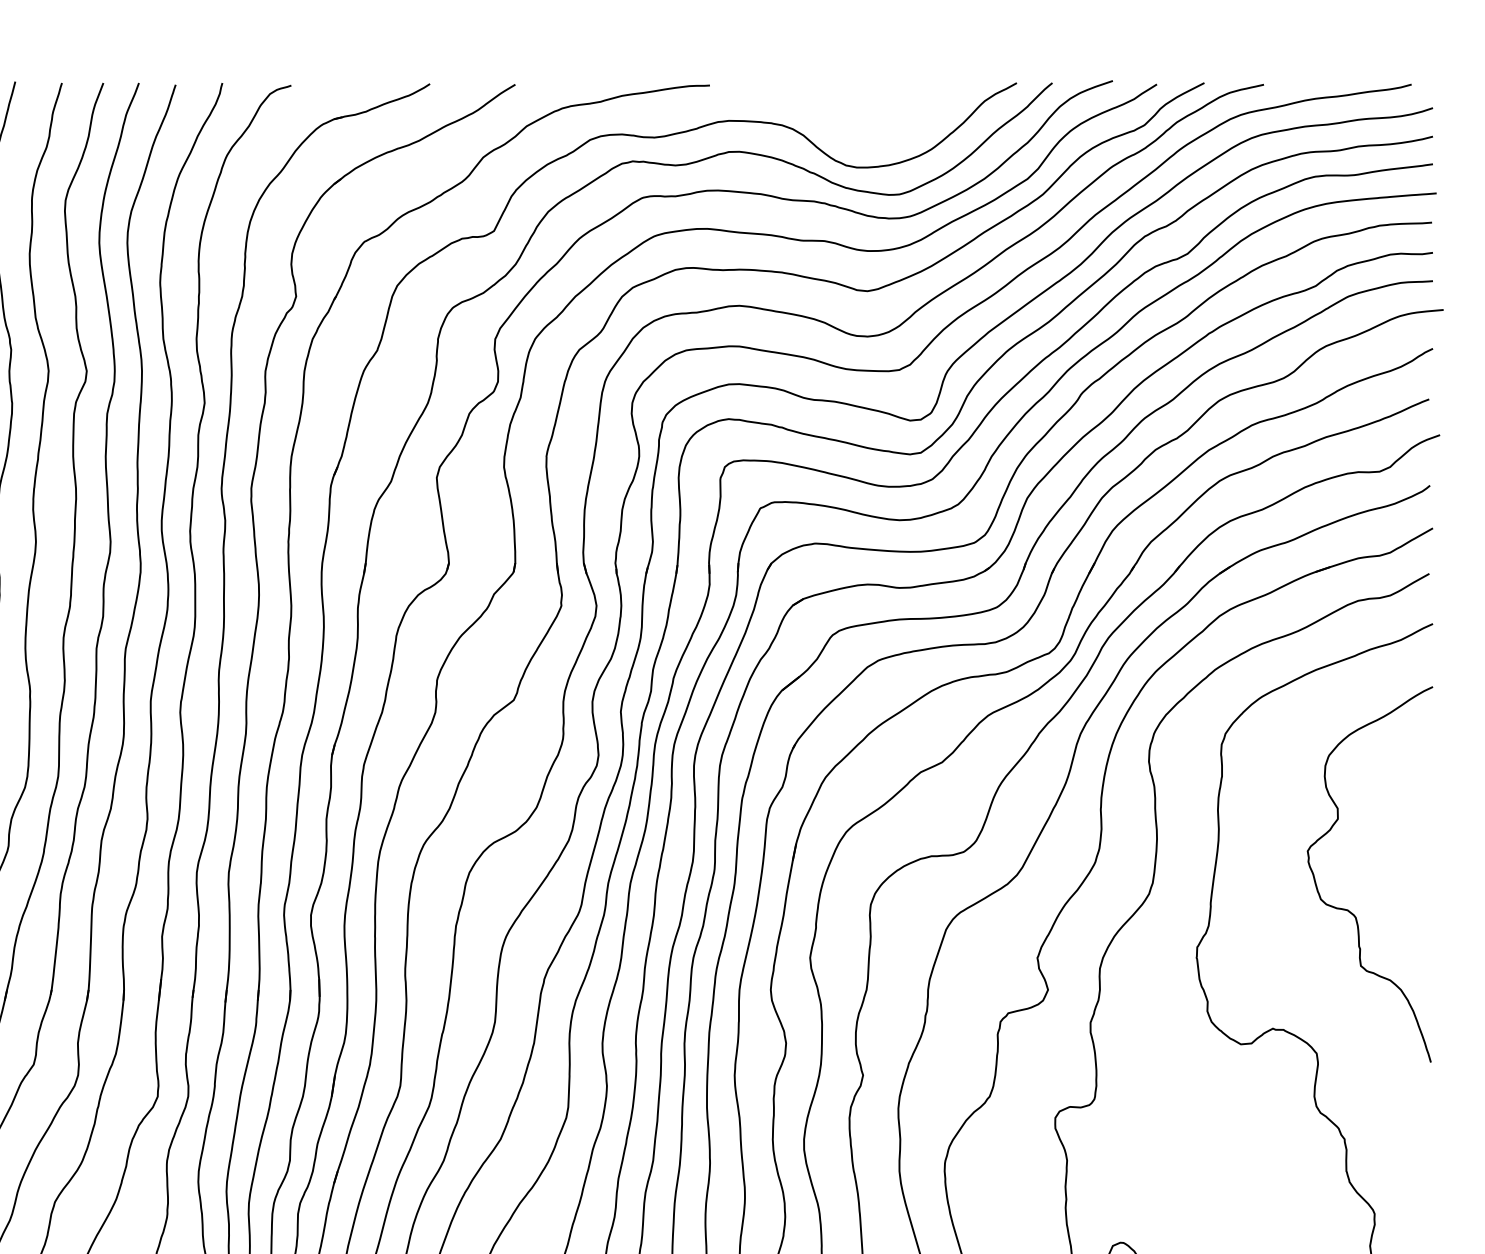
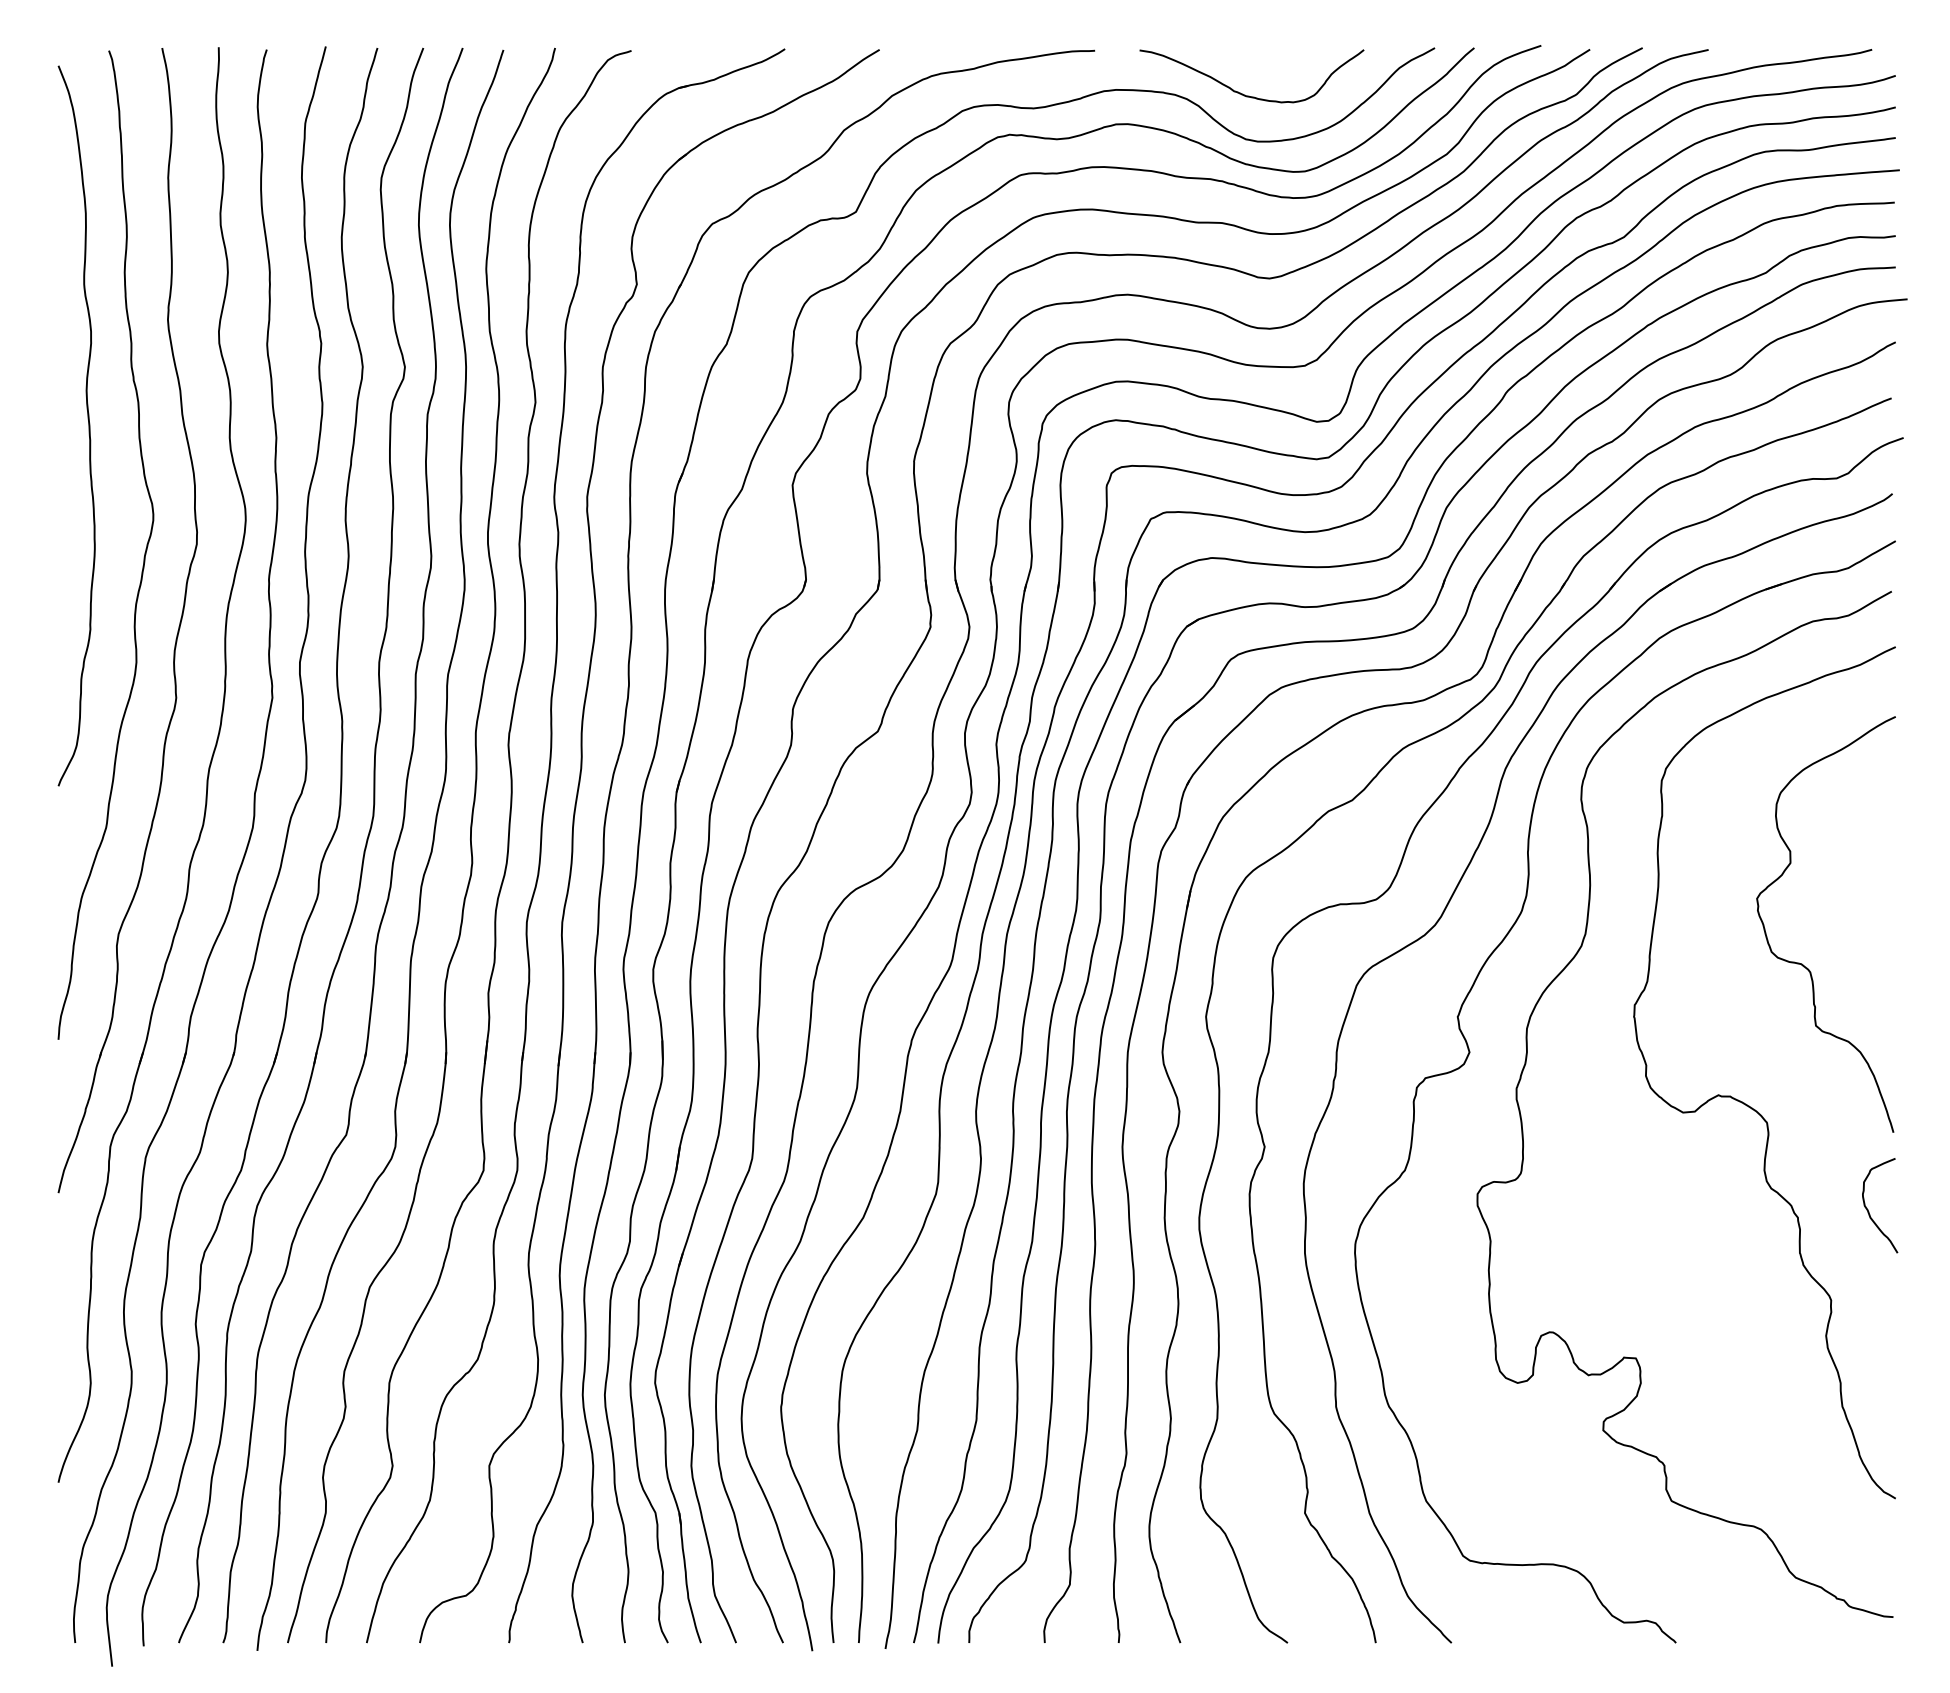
curve: (845, 125) -> (1245, 94), added
curve: (1409, 1133) -> (1869, 1211), added

